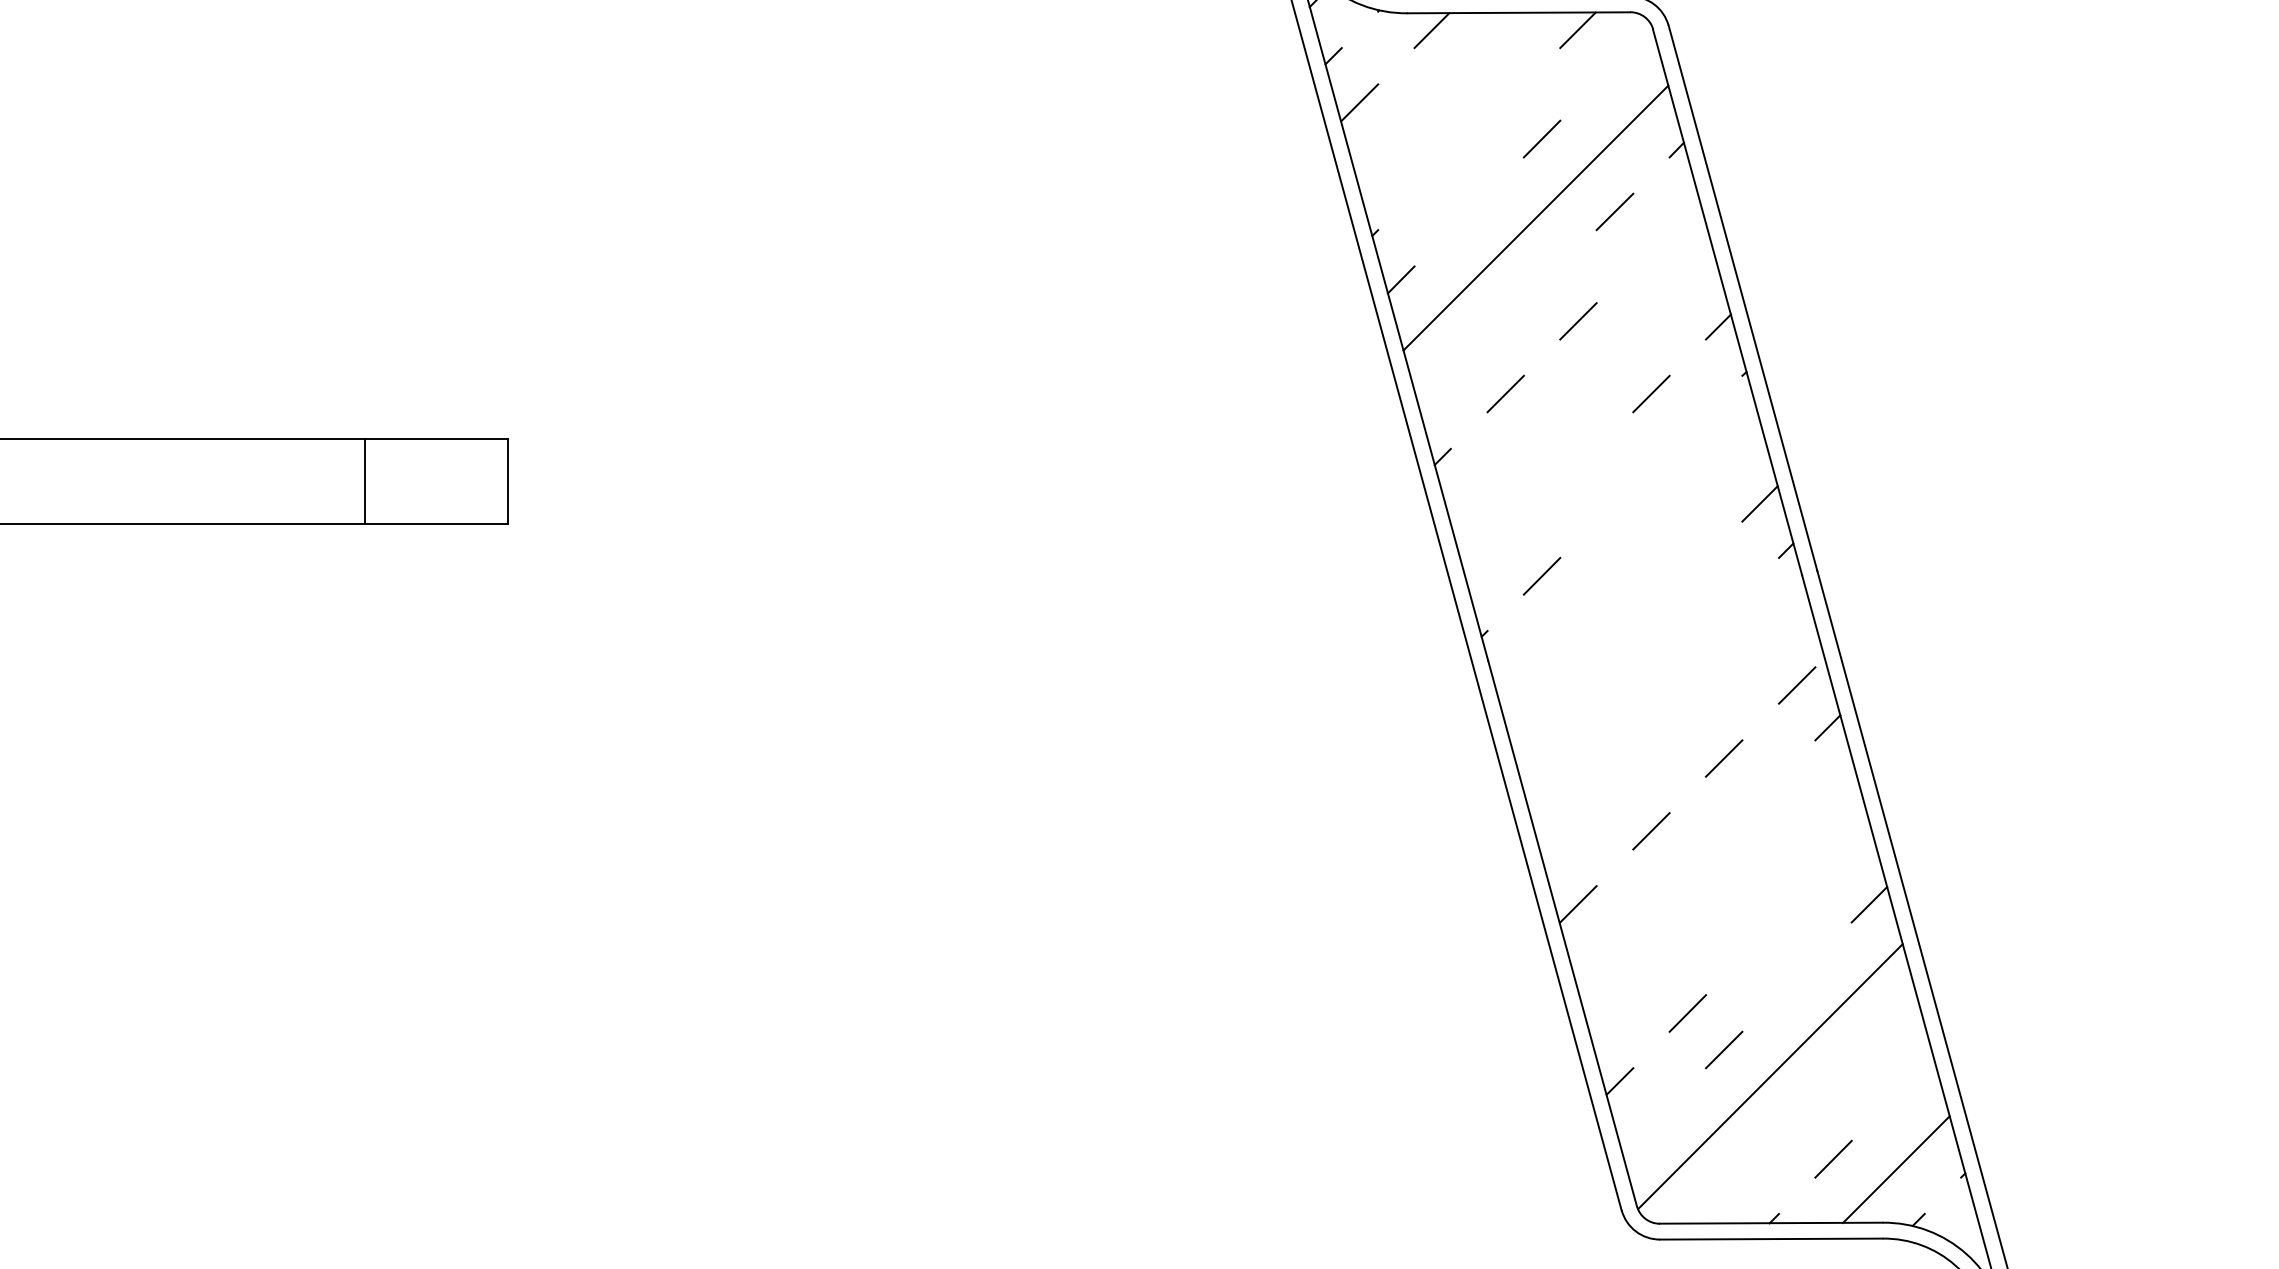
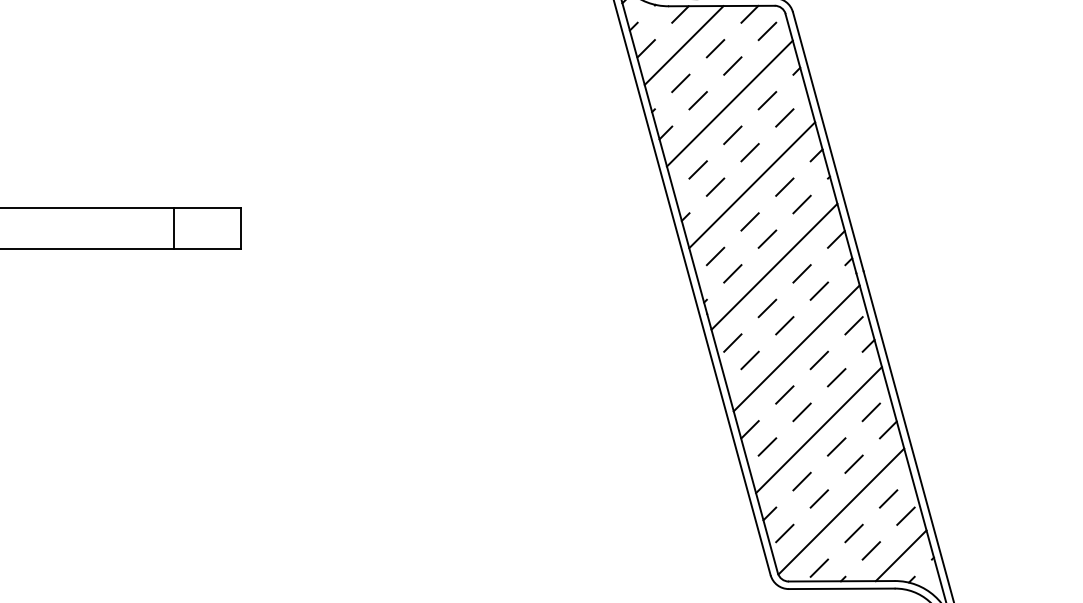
line: (1615, 66) -> (767, 31), added
line: (1438, 95) -> (683, 45), added
line: (1505, 102) -> (715, 48), added
line: (1431, 175) -> (680, 83), added
line: (1467, 211) -> (697, 100), added
line: (1650, 247) -> (784, 117), added
line: (1541, 285) -> (732, 135), added
line: (1467, 356) -> (697, 169), added
line: (1583, 390) -> (752, 185), added
line: (1686, 430) -> (801, 204), added
line: (1577, 466) -> (749, 221), added
line: (1615, 501) -> (767, 238), added
line: (1505, 539) -> (715, 256), added
line: (1629, 560) -> (774, 266), added
line: (1686, 575) -> (801, 273), added
line: (1724, 611) -> (819, 290), added
line: (1615, 649) -> (767, 308), added
line: (1650, 685) -> (784, 325), added
line: (1541, 720) -> (732, 342), added
line: (1676, 733) -> (796, 348), added
line: (1577, 758) -> (749, 360), added
line: (1760, 794) -> (836, 377), added
line: (1686, 868) -> (801, 412), added
line: (1831, 868) -> (870, 412), added
line: (1722, 905) -> (818, 430), added
line: (1615, 939) -> (767, 446), added
line: (1760, 939) -> (836, 446), added
line: (1796, 975) -> (853, 463), added
line: (1869, 1049) -> (888, 498), added
line: (1905, 1084) -> (905, 515), added
line: (1650, 1122) -> (784, 533), added
line: (1796, 1122) -> (853, 533), added
line: (1724, 1194) -> (819, 567), added

